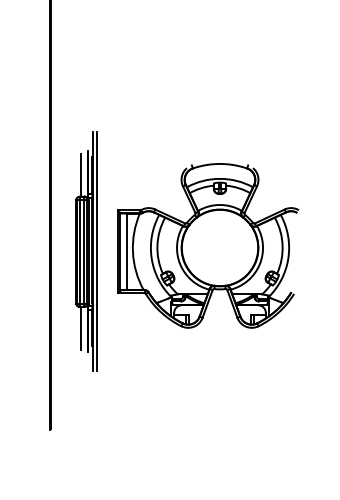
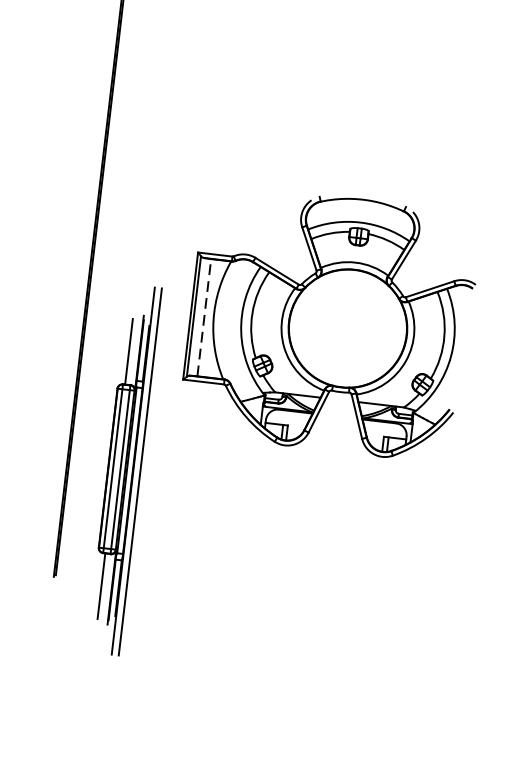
part: (86, 251) -> (123, 469), moved
line: (126, 251) -> (203, 317), solid -> dashed

